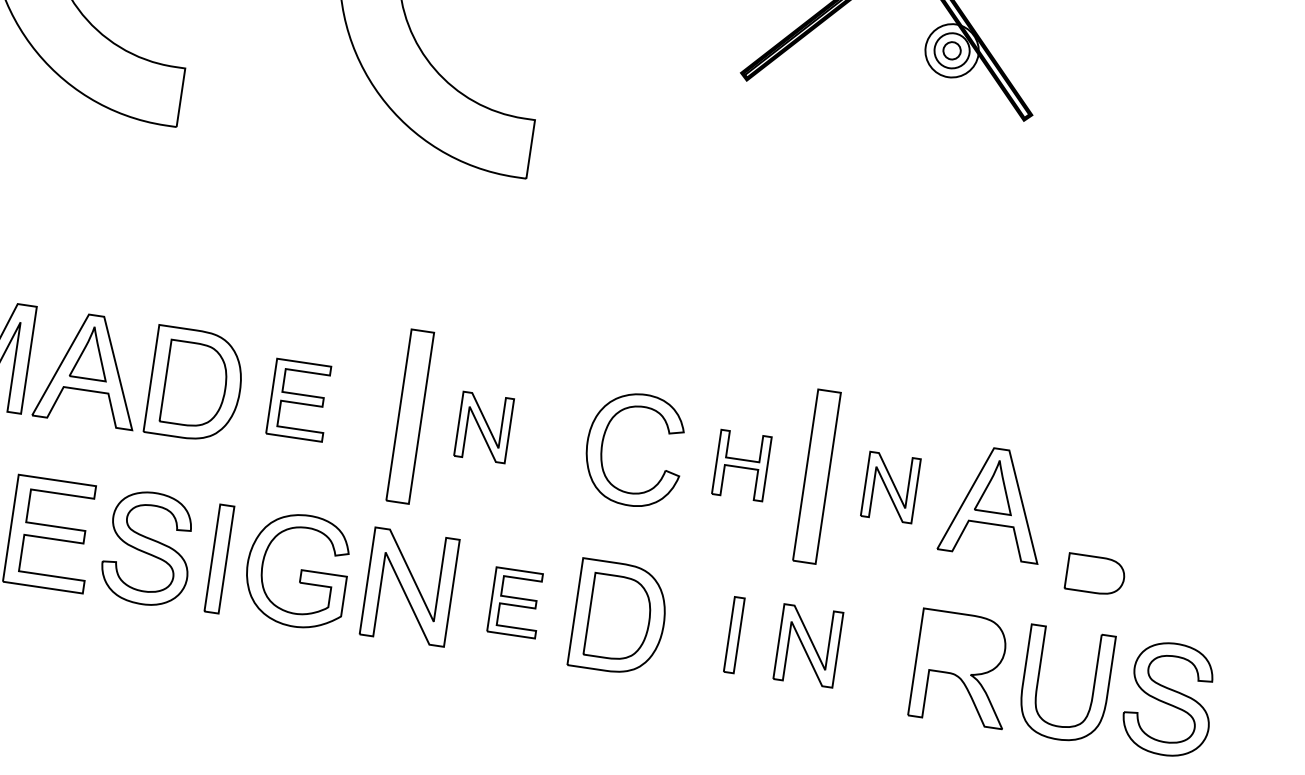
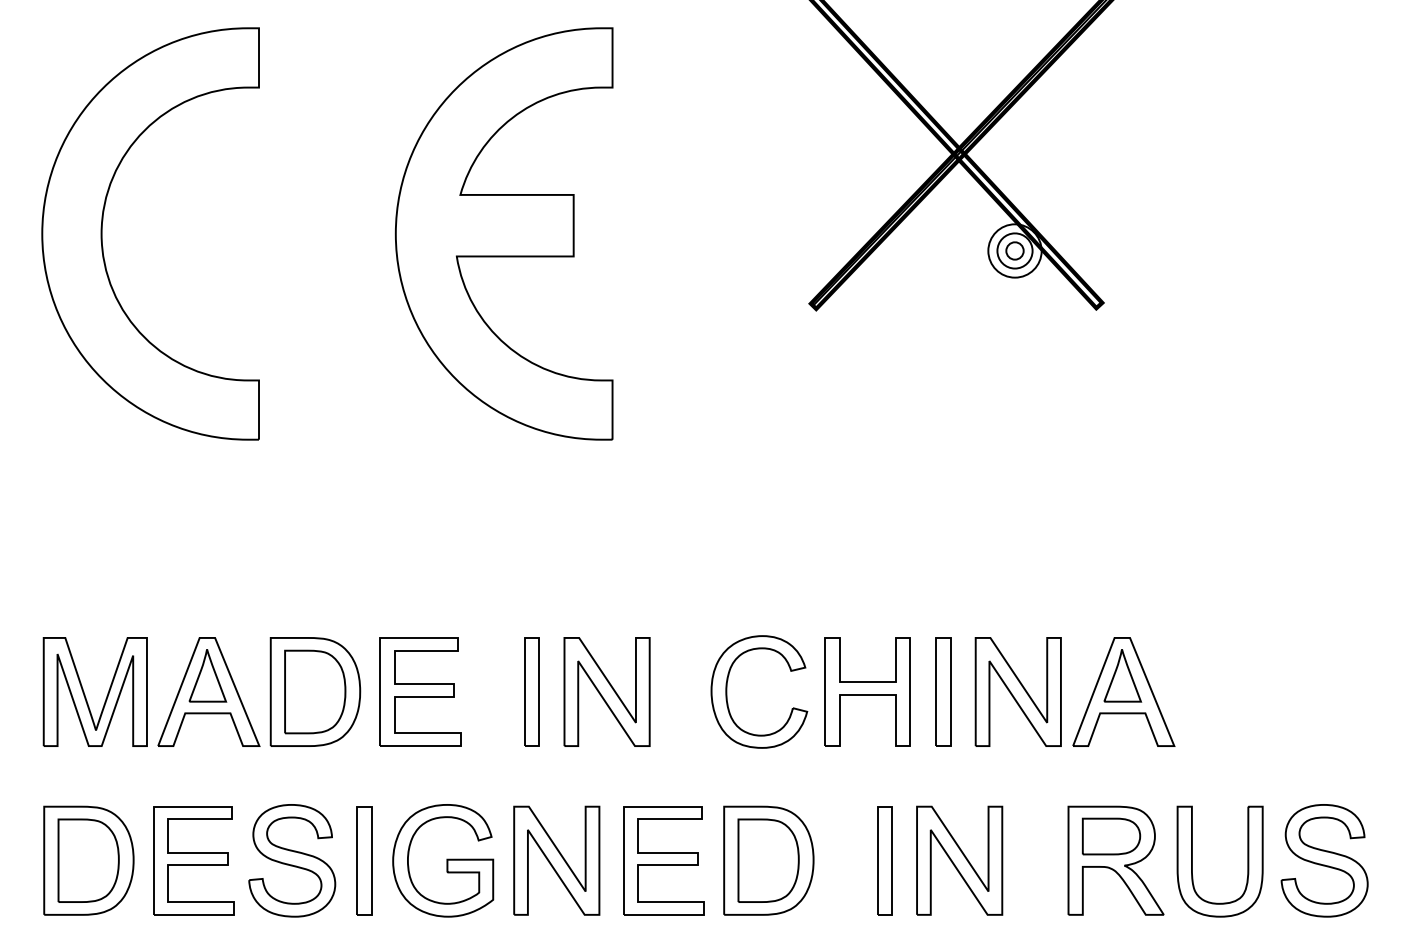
part: (299, 399) -> (420, 691), size x1.43
part: (409, 415) -> (531, 691), size x0.62
part: (483, 426) -> (606, 691), size x1.67
part: (741, 465) -> (867, 691), size x1.67
part: (817, 476) -> (943, 691), size x0.62
part: (890, 486) -> (1017, 691), size x1.67
part: (1095, 574) -> (1111, 836), moved
part: (515, 602) -> (663, 860), size x1.67
part: (733, 634) -> (884, 860), size x1.43
part: (808, 645) -> (959, 860), size x1.43

